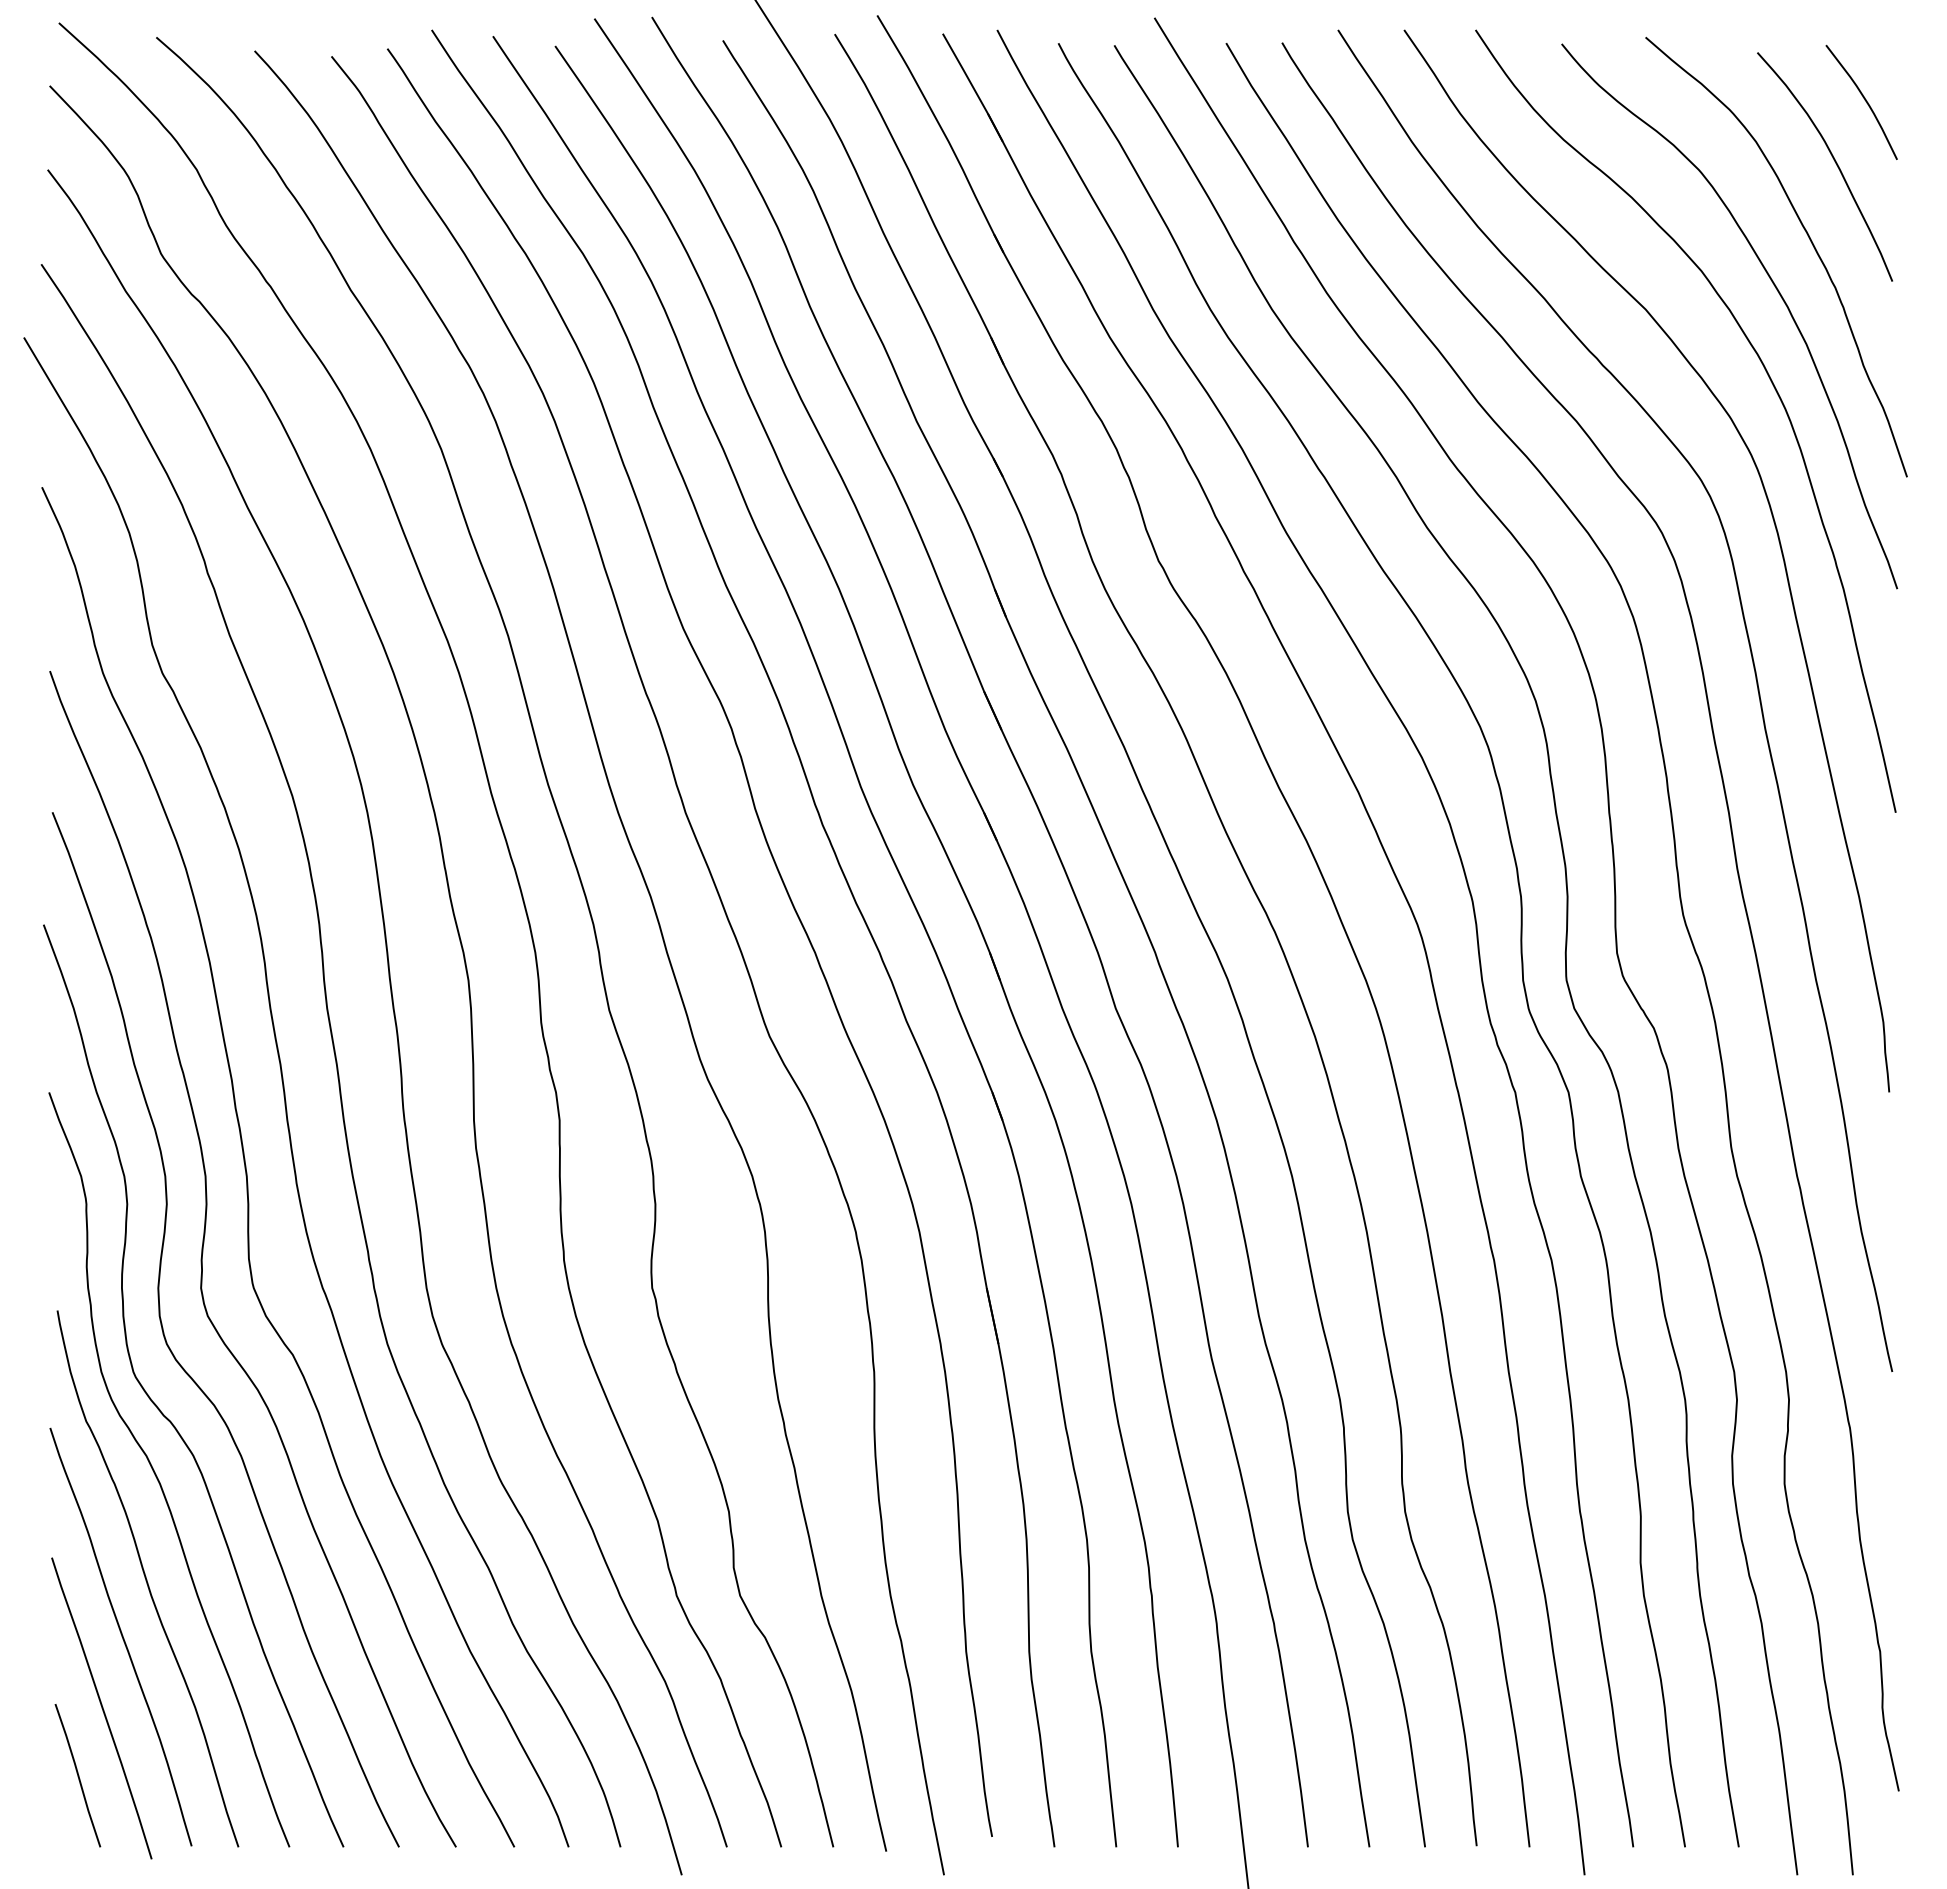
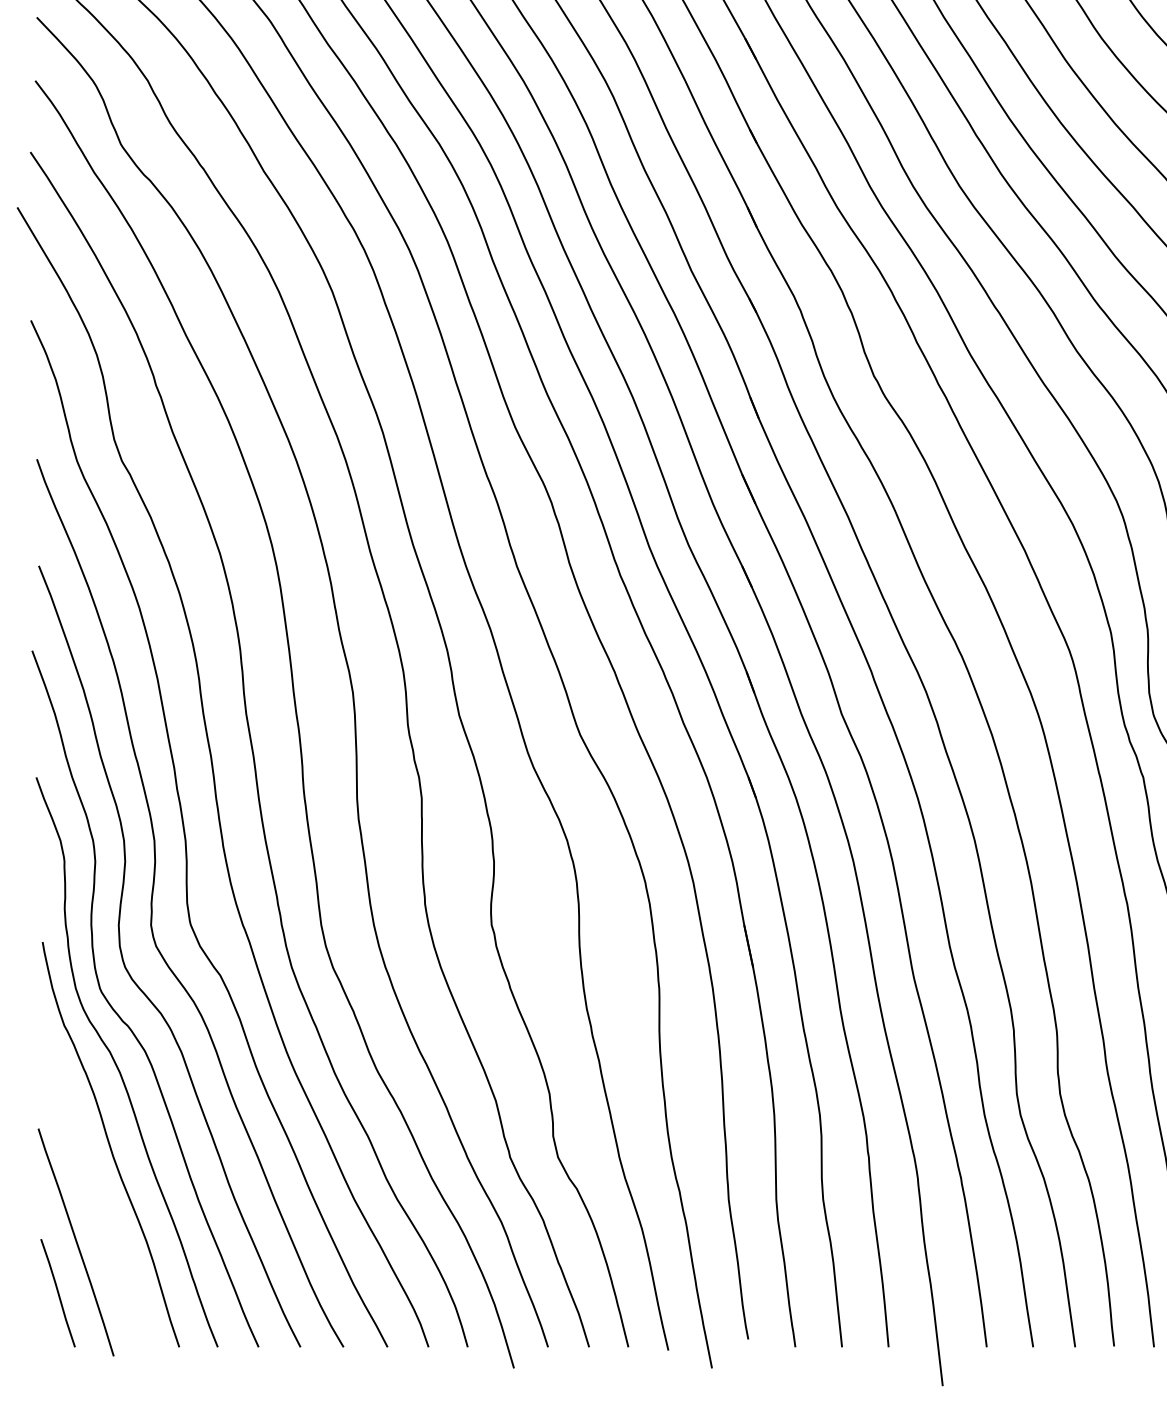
curve: (121, 1636) -> (90, 1188), removed

